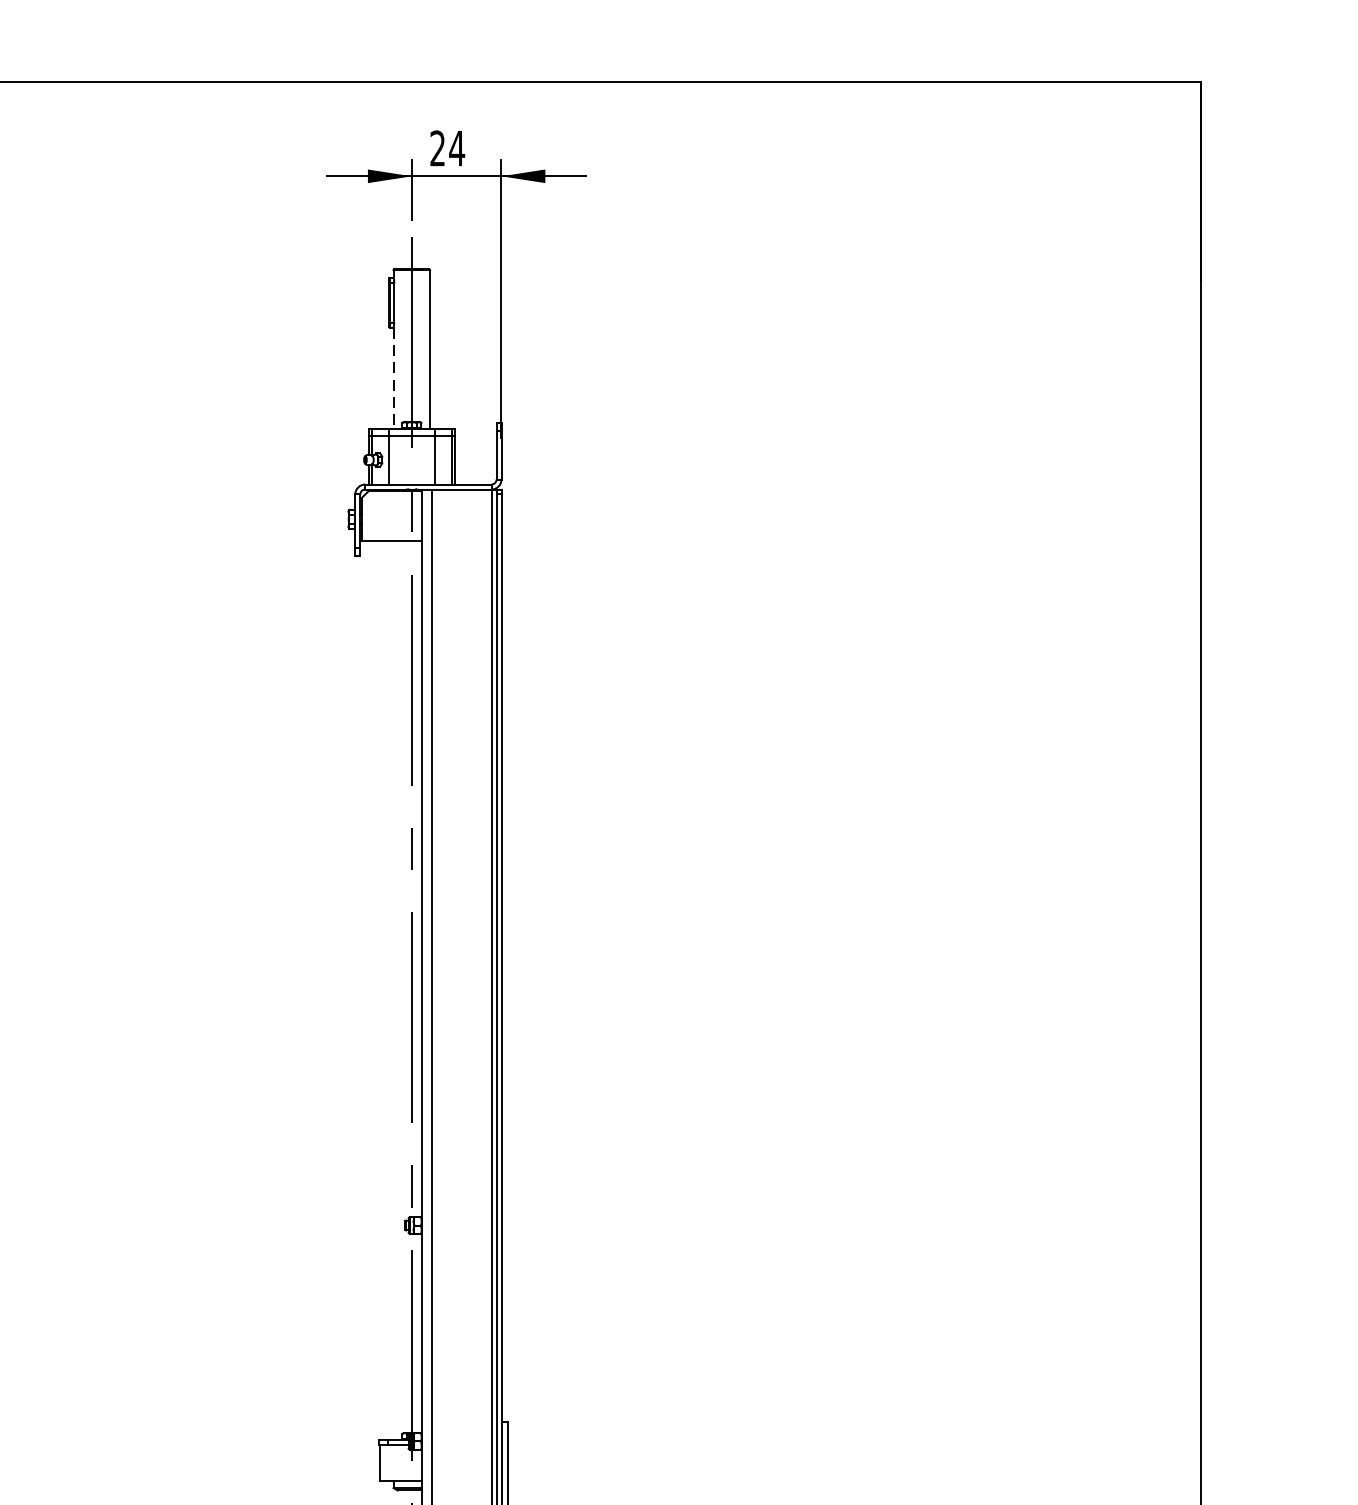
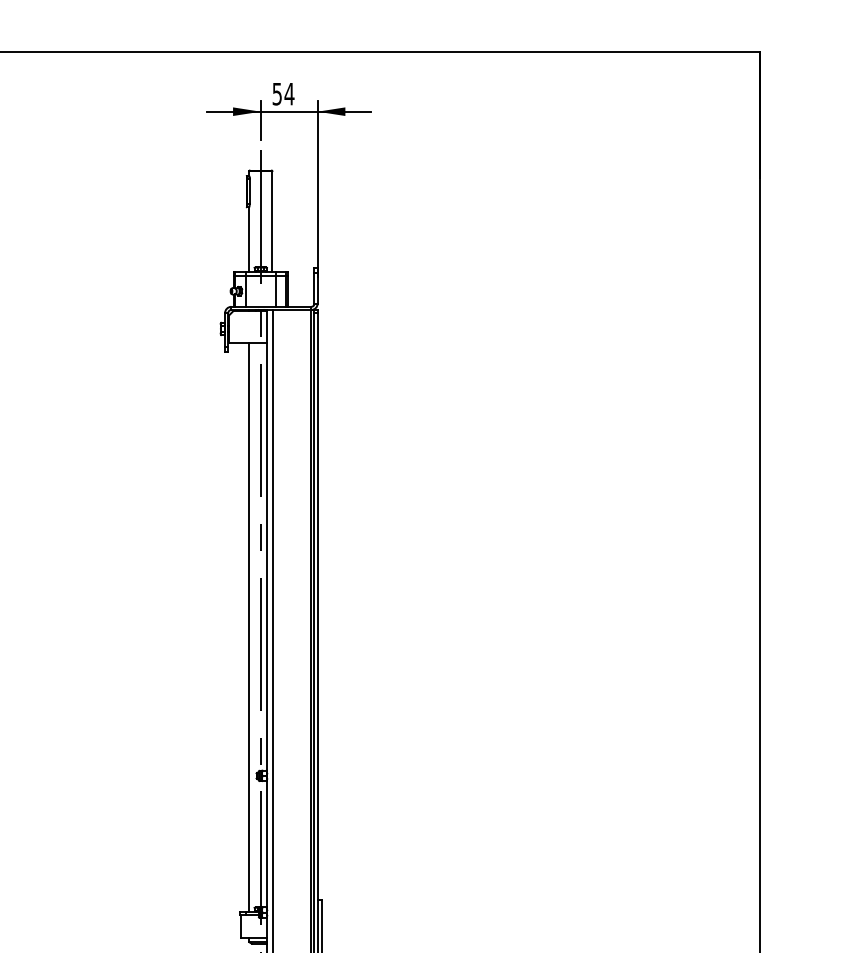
text: (436, 147) -> (276, 93), 24 -> 54
line: (393, 379) -> (249, 240), dashed -> solid
line: (393, 989) -> (249, 626), added

